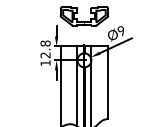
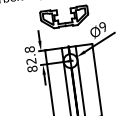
text: (45, 63) -> (32, 69), 12.8 -> 82.8

